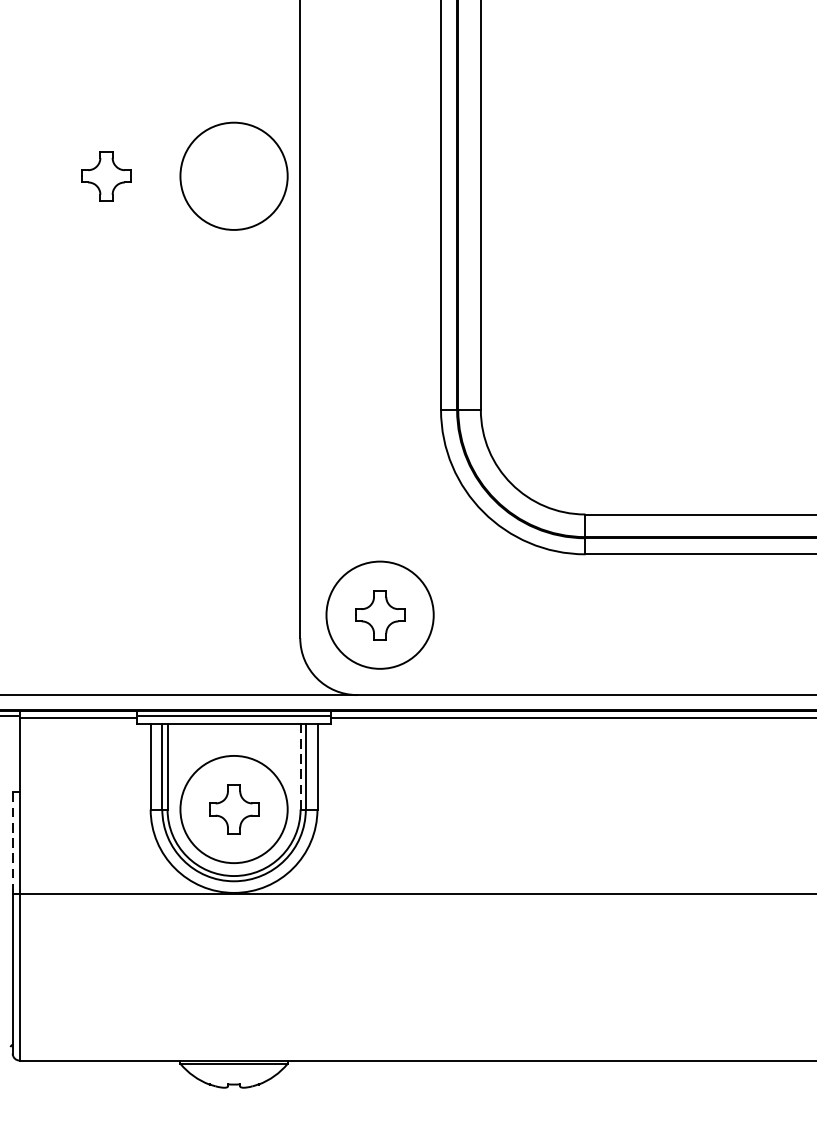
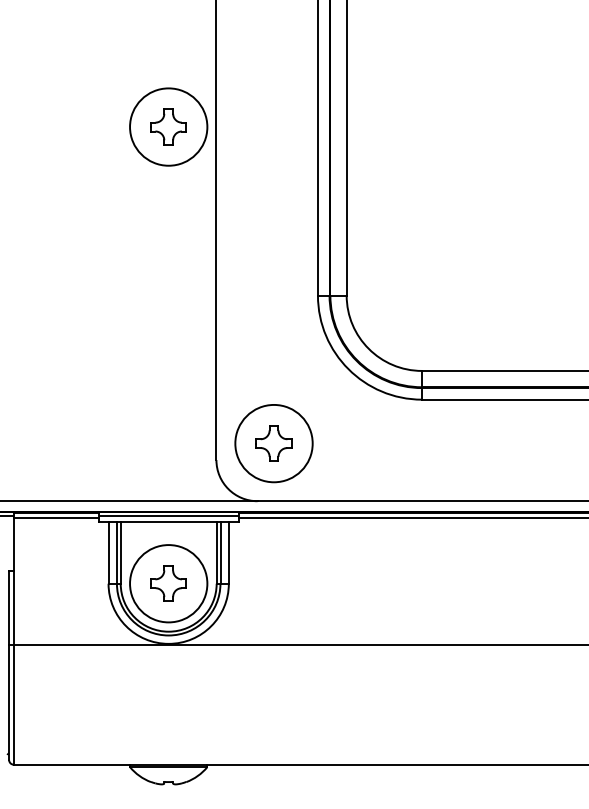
part: (106, 175) -> (168, 126), moved
line: (300, 766) -> (216, 552), dashed -> solid
line: (13, 843) -> (9, 608), dashed -> solid

